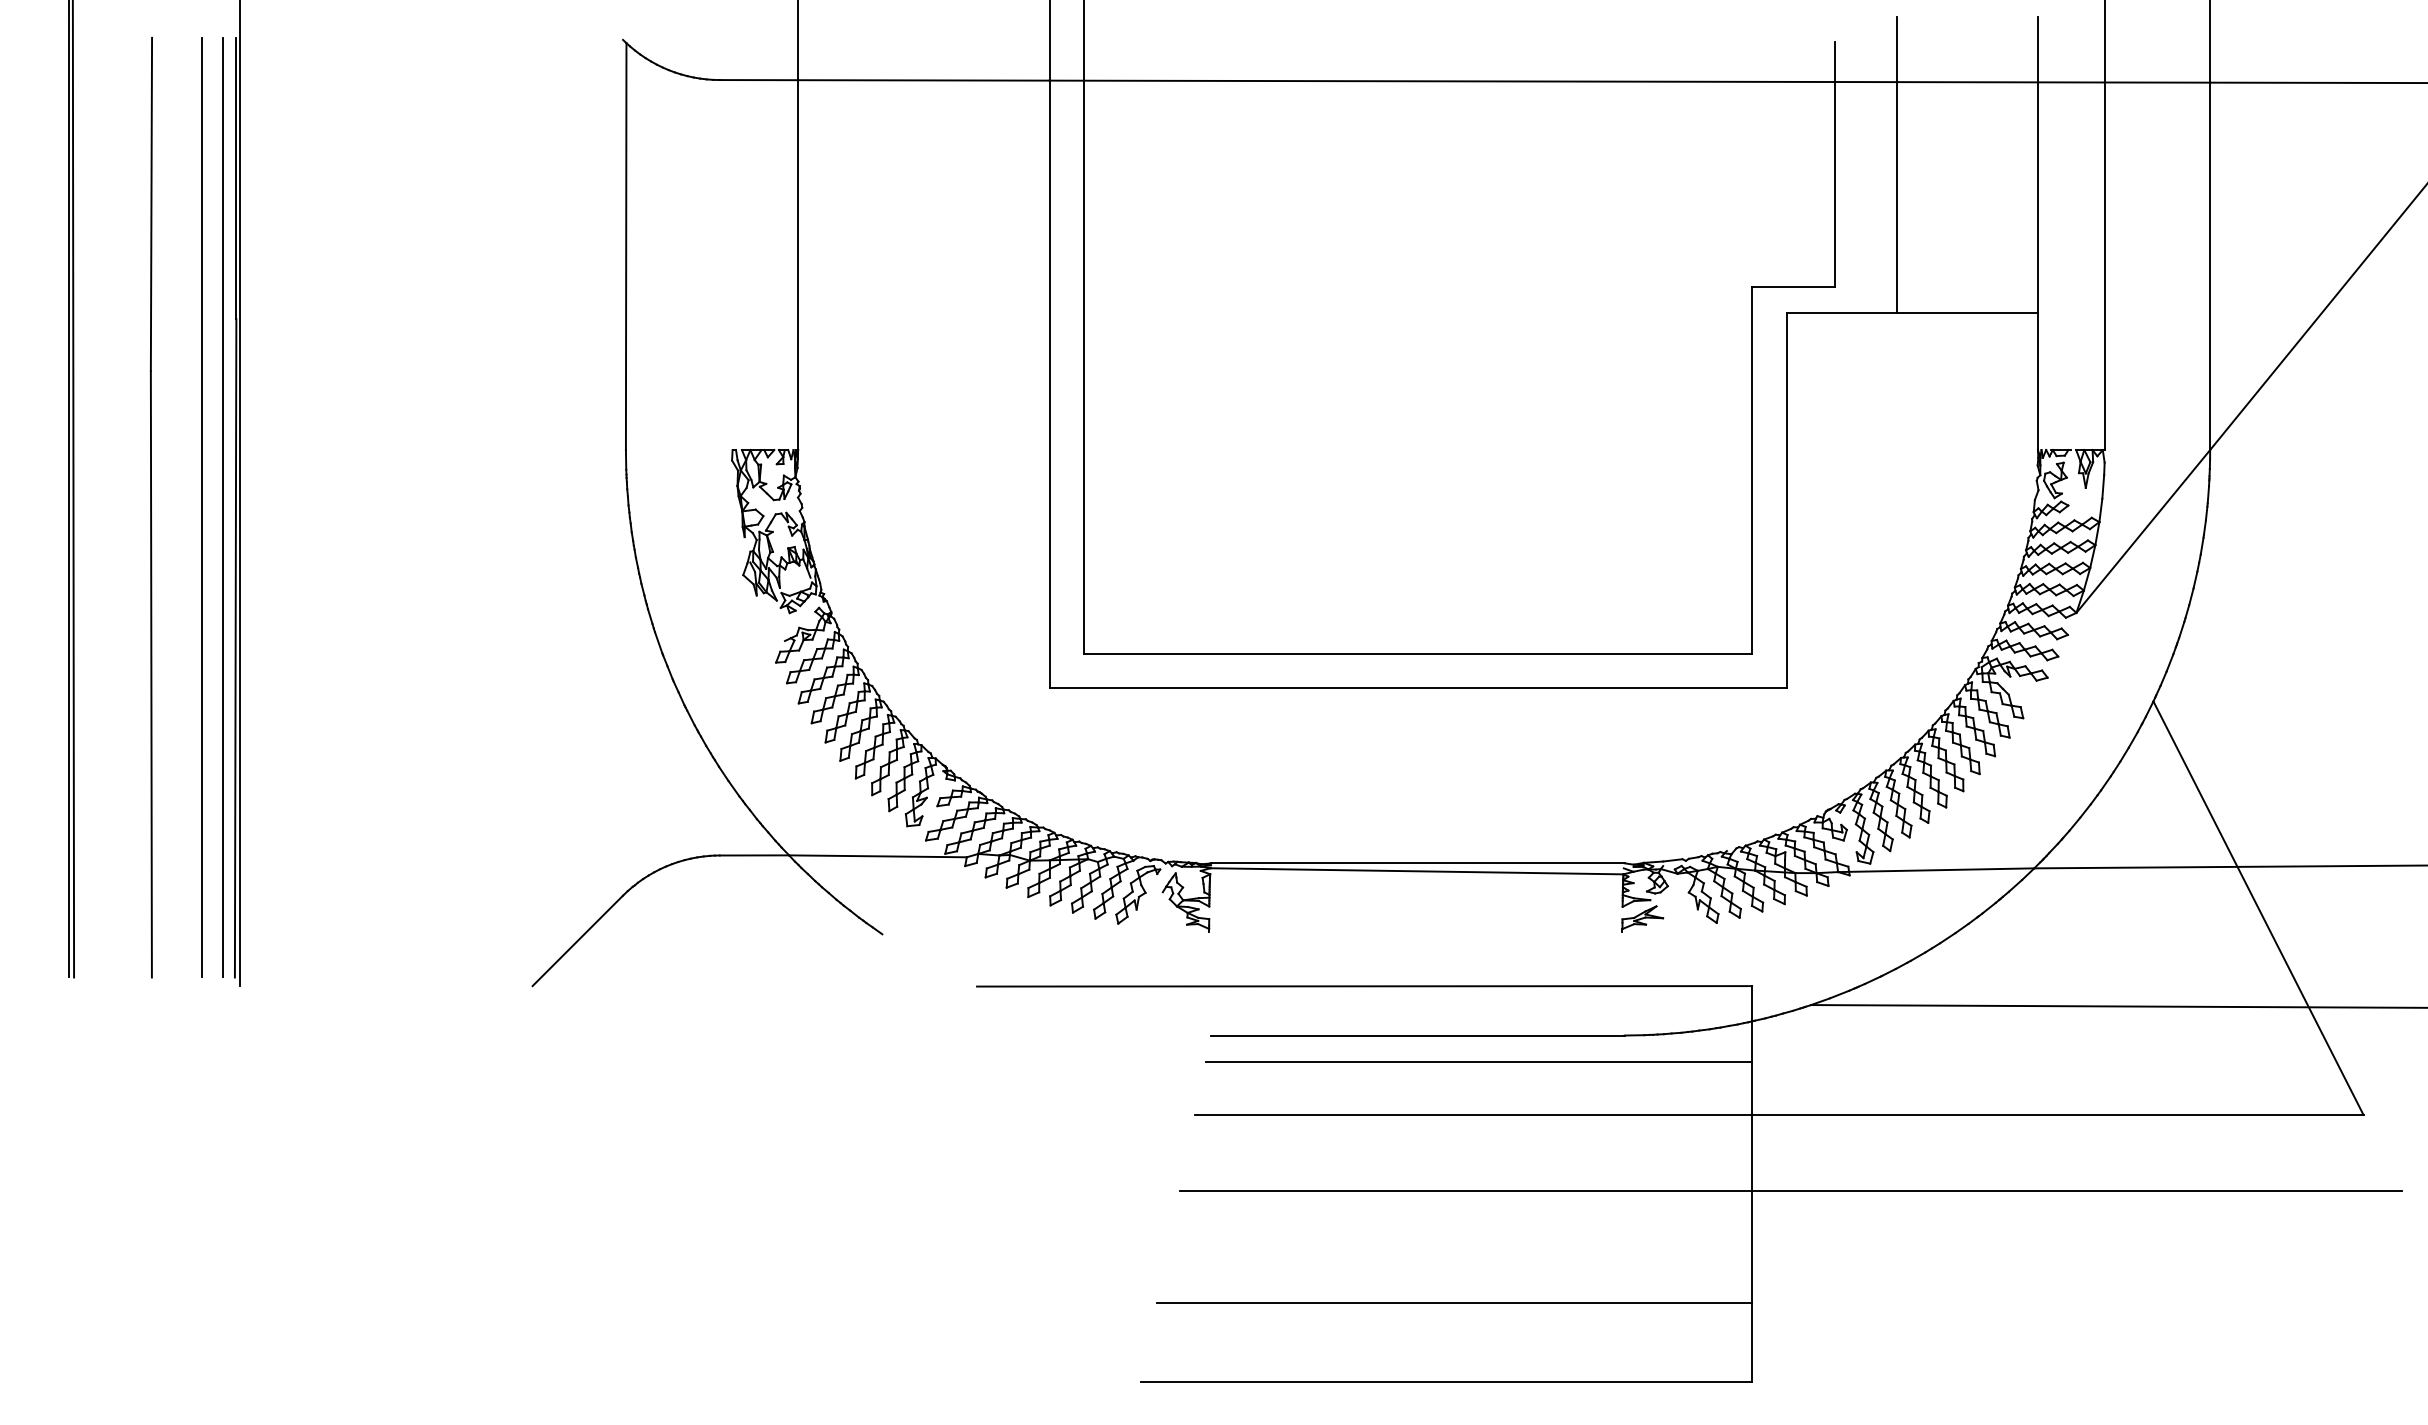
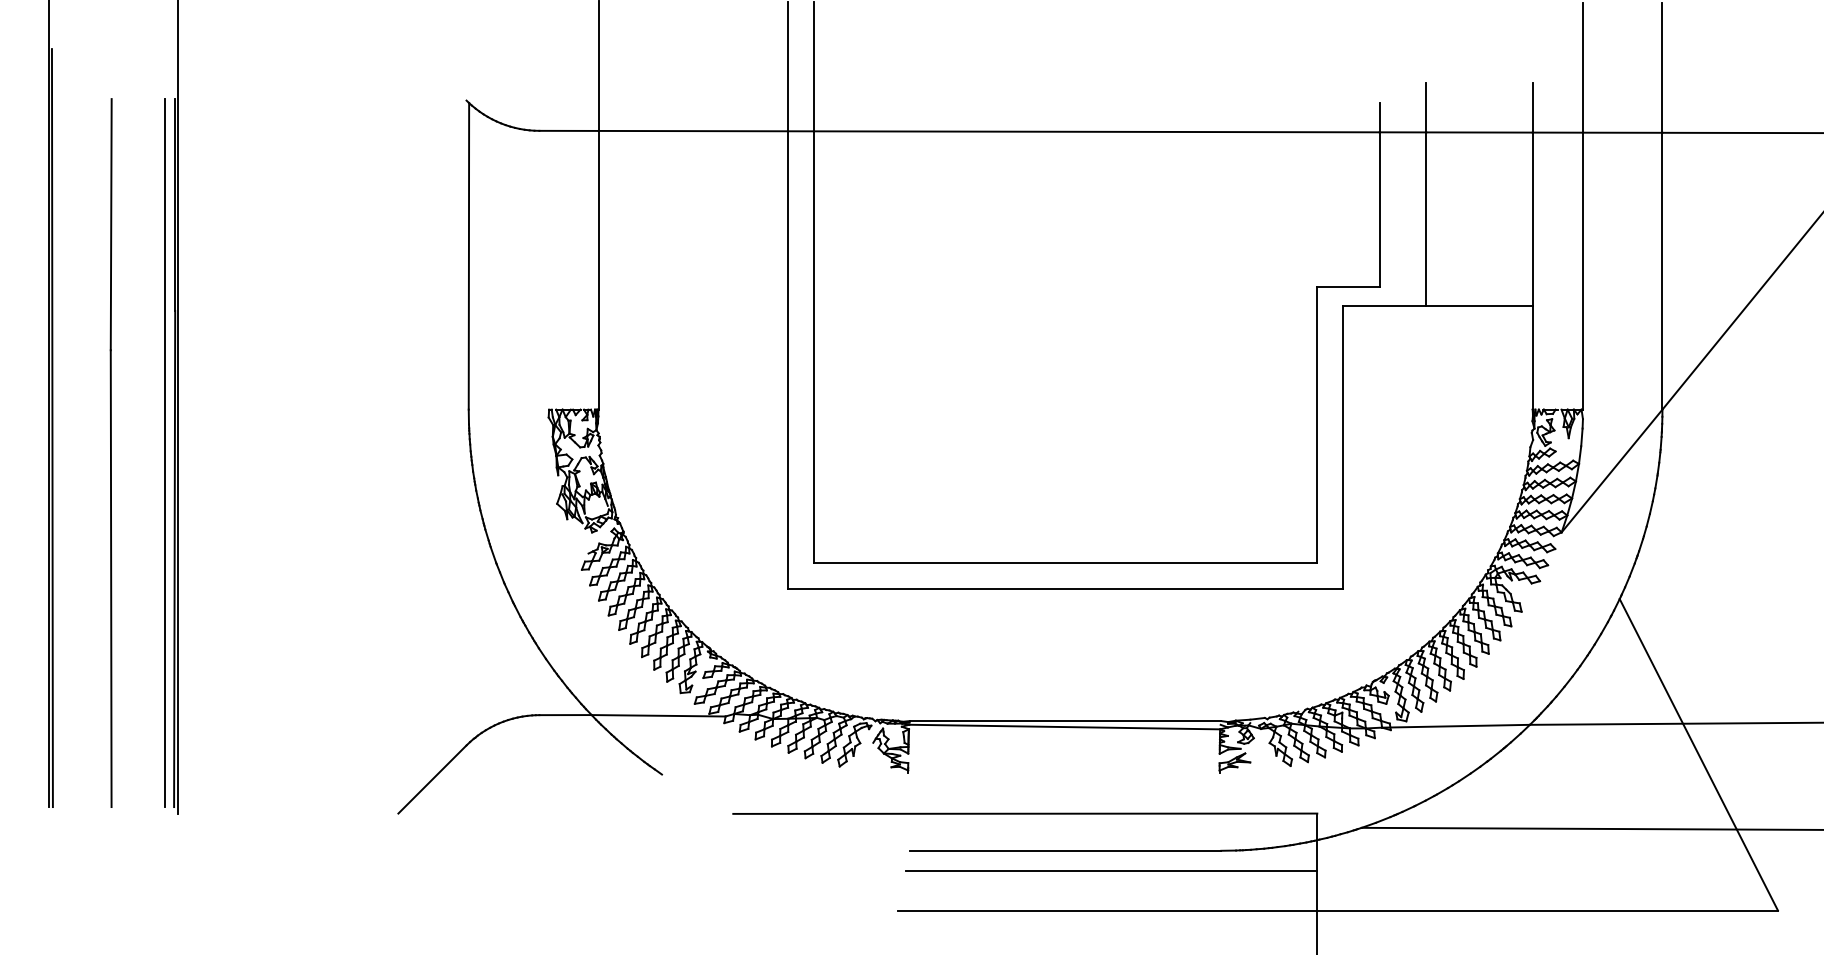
line: (202, 507) -> (149, 452), removed

